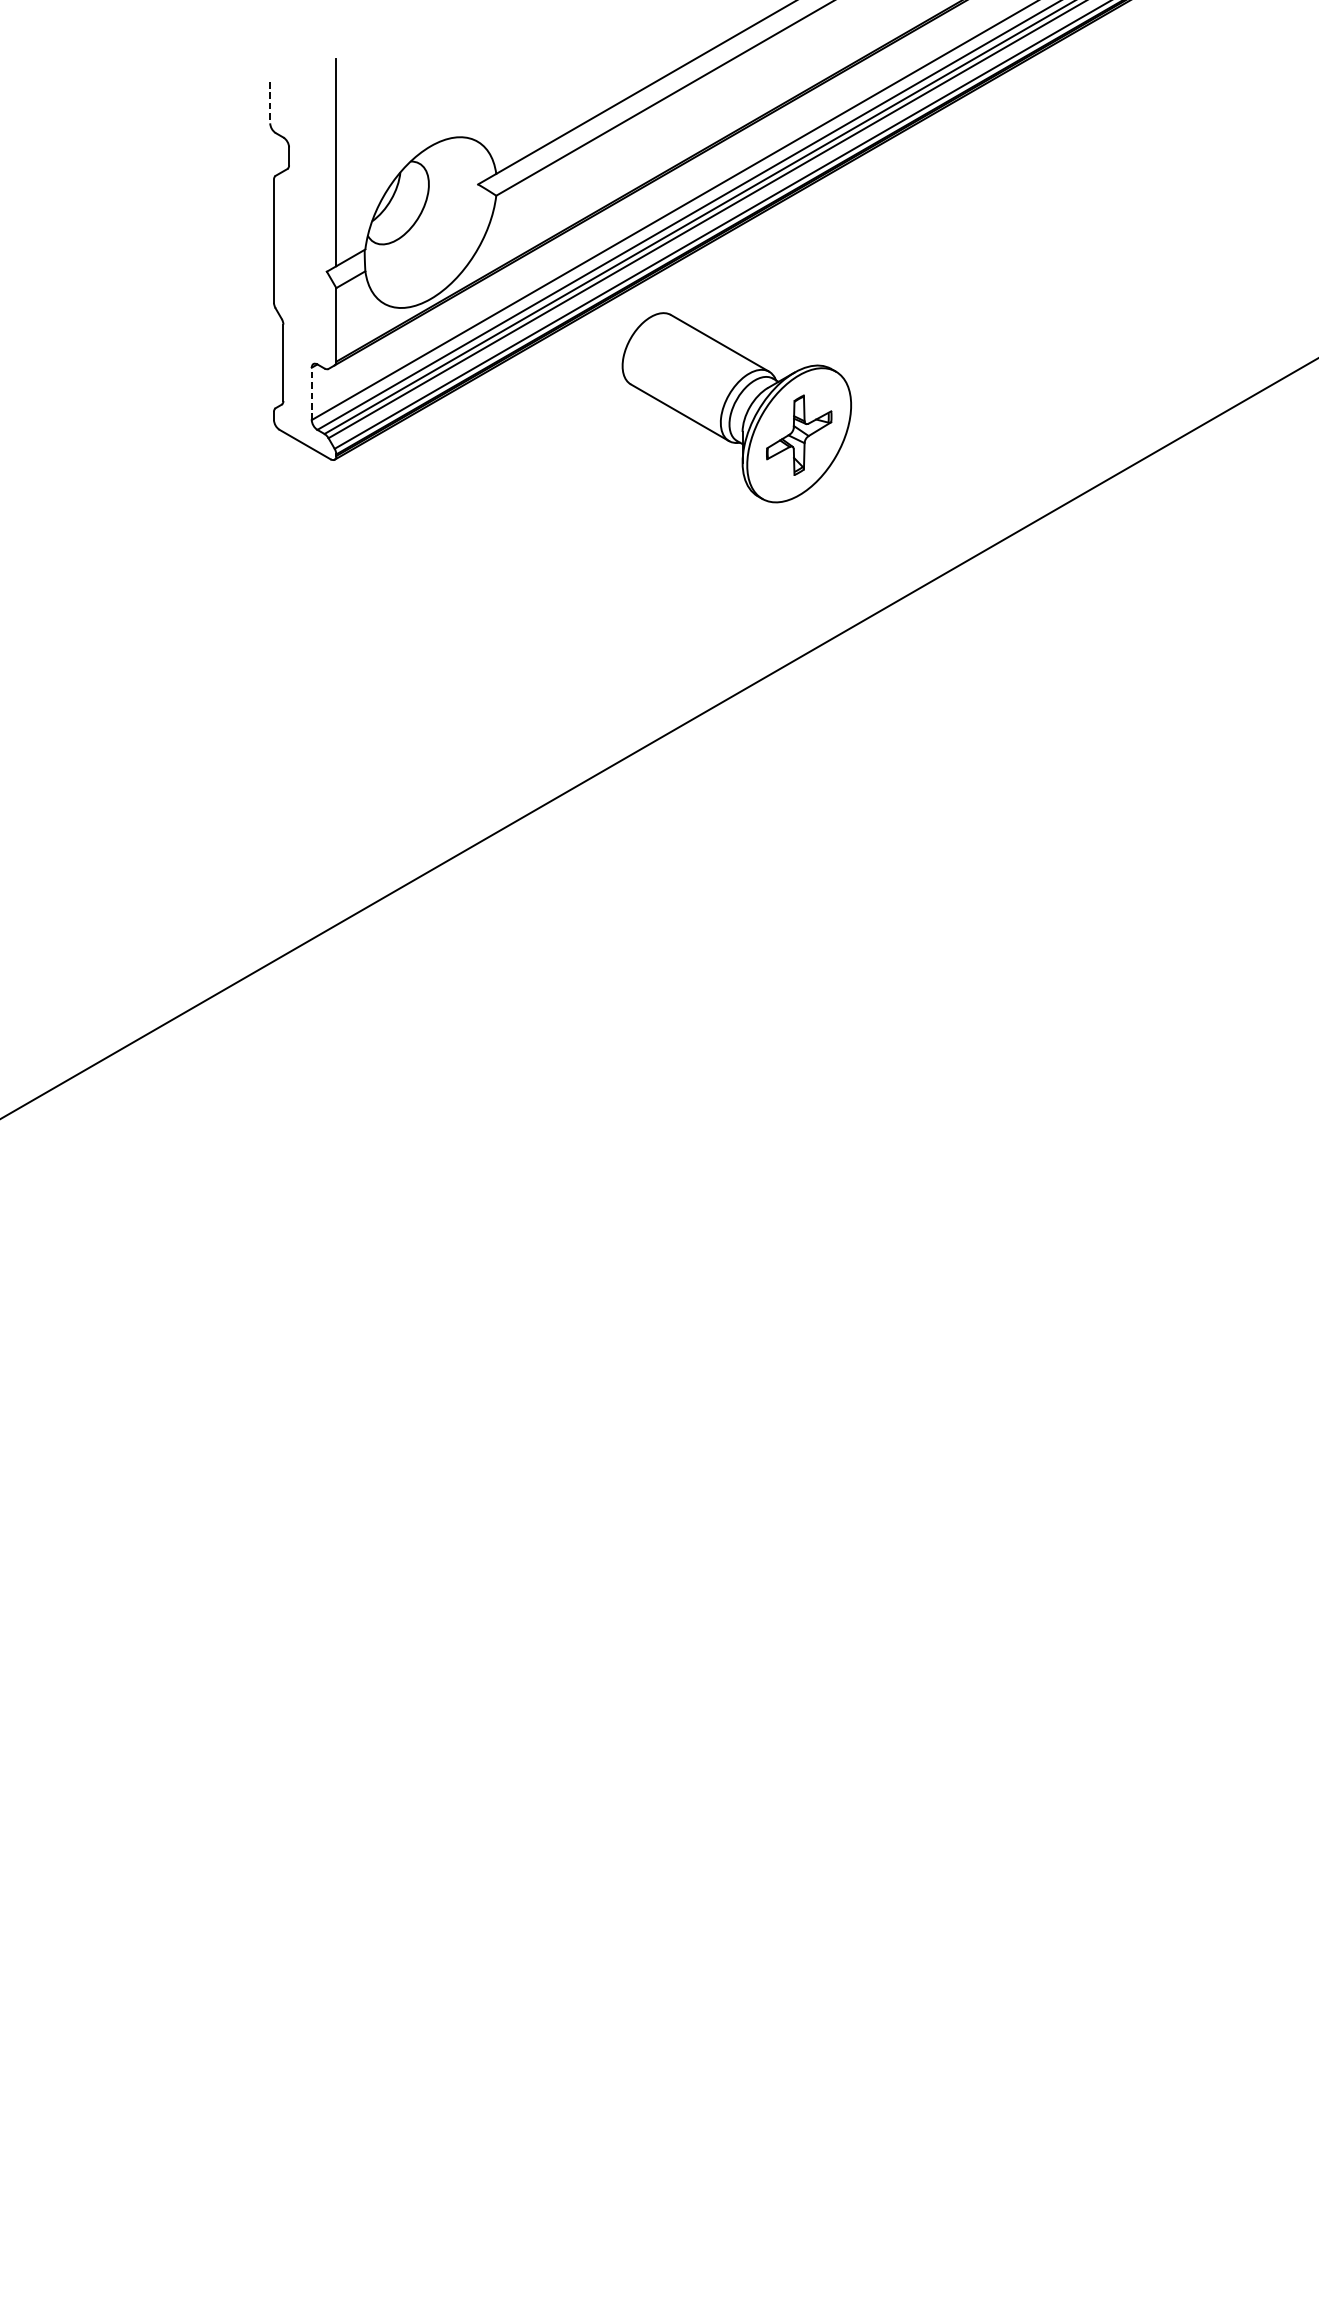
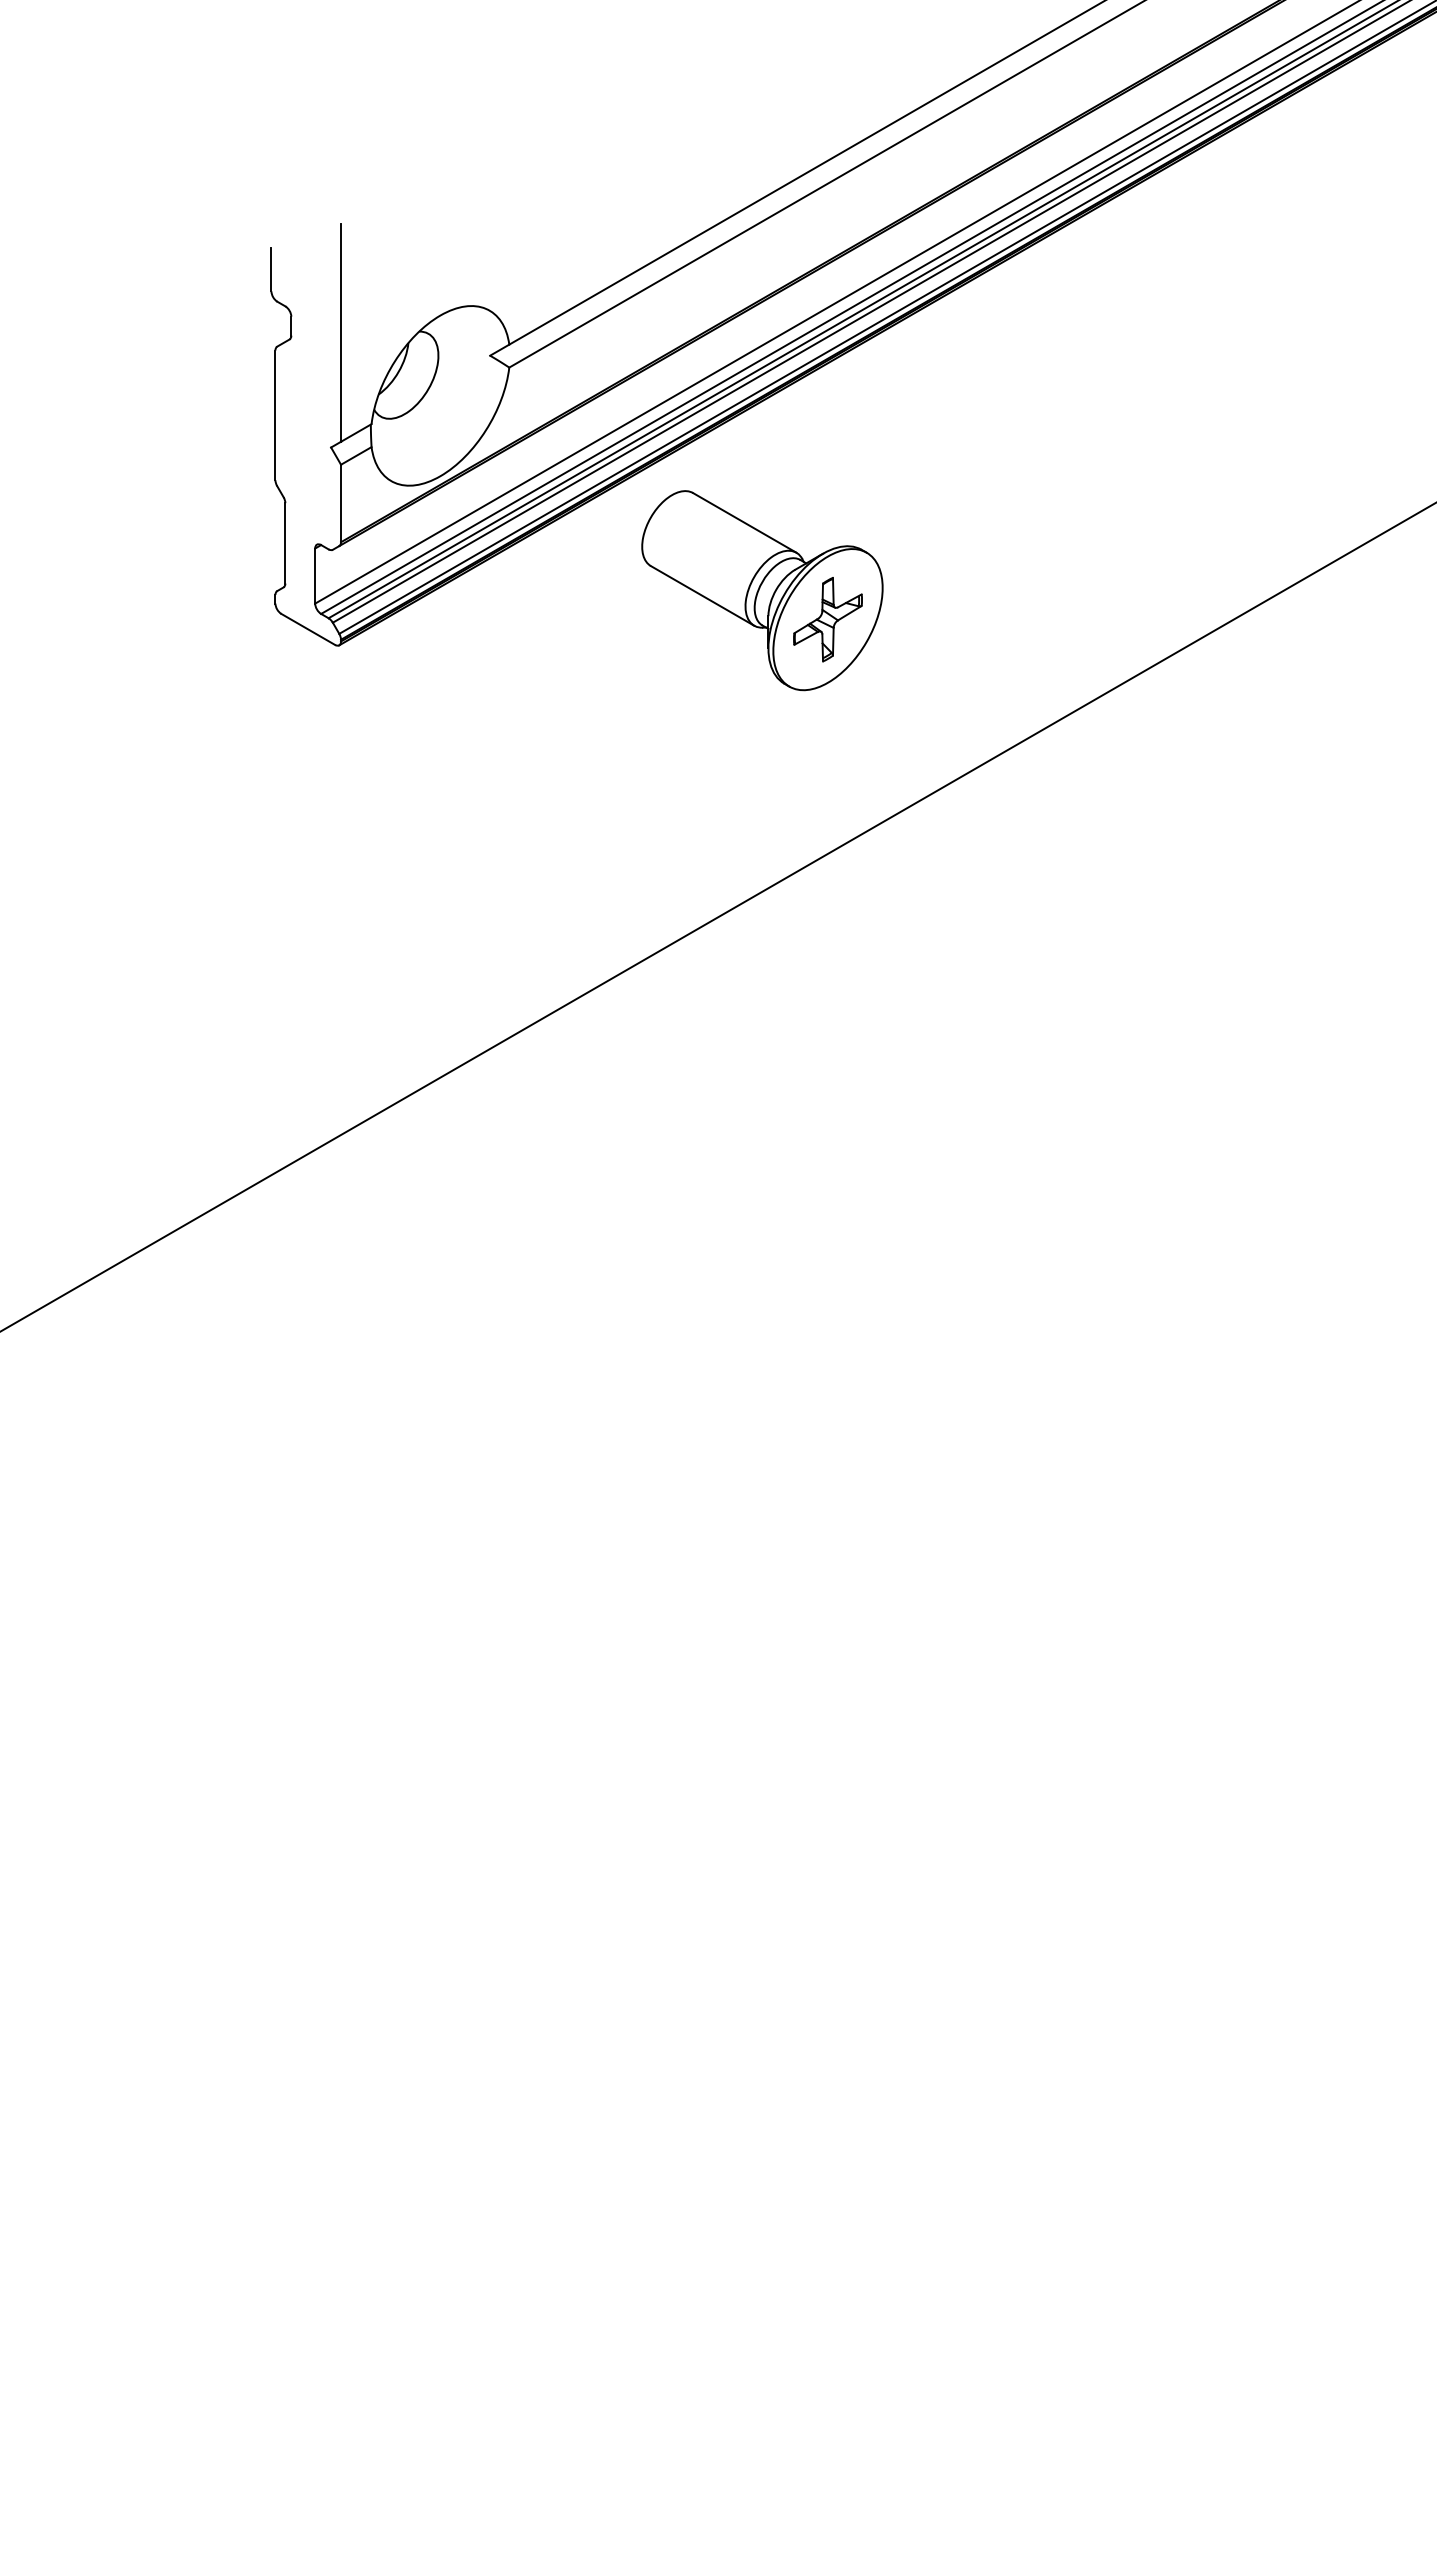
line: (270, 102) -> (271, 269), dashed -> solid
line: (312, 394) -> (315, 576), dashed -> solid

